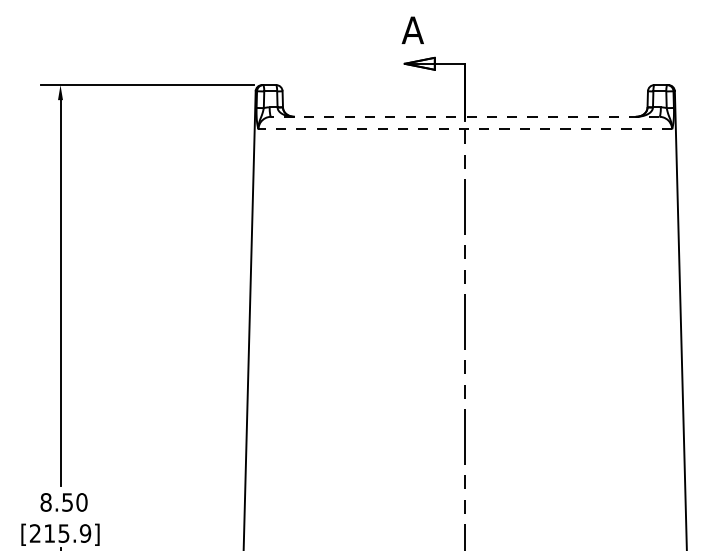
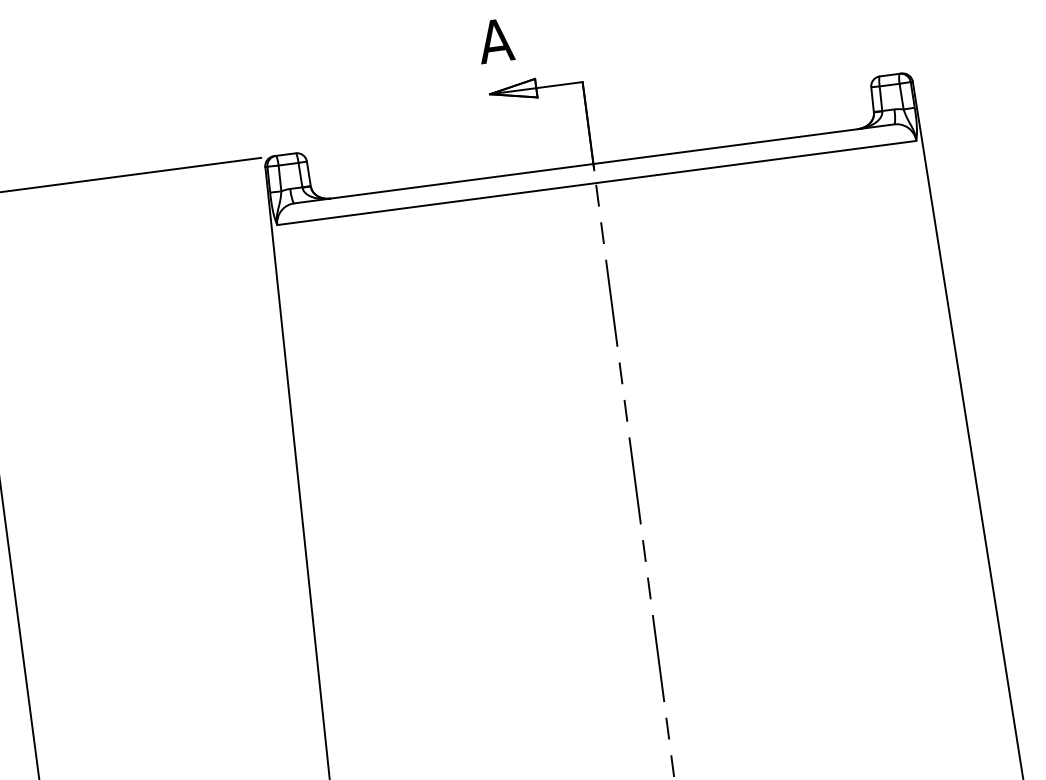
line: (464, 116) -> (593, 163), dashed -> solid
line: (465, 129) -> (597, 183), dashed -> solid

